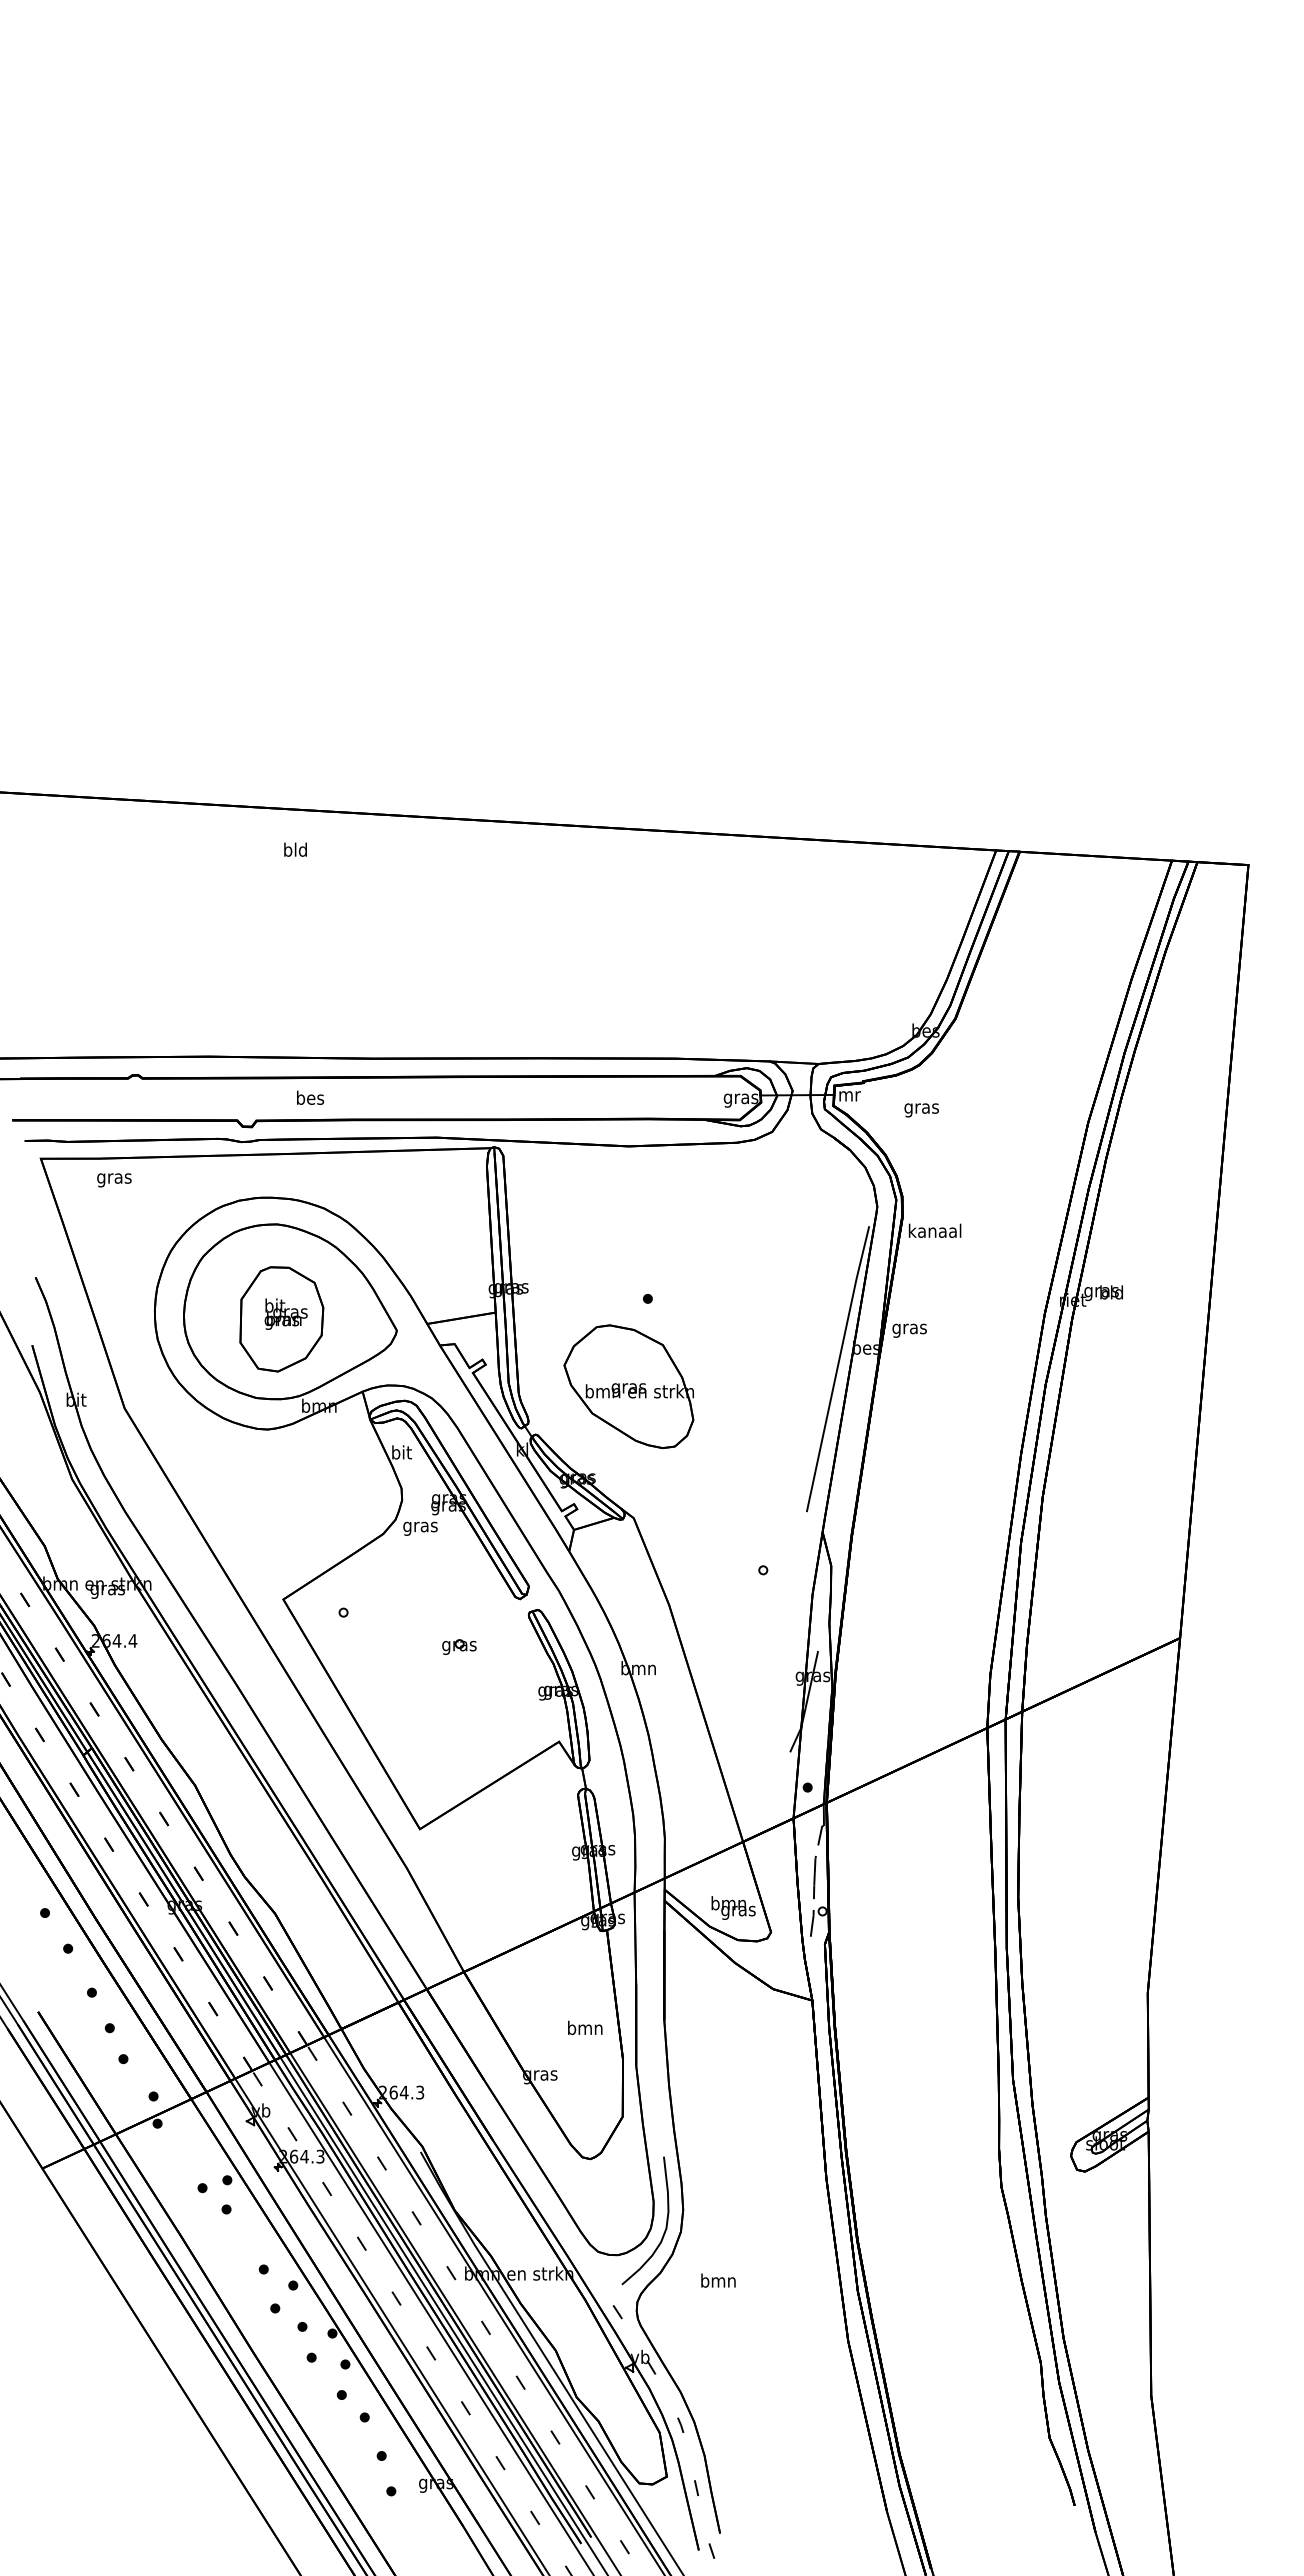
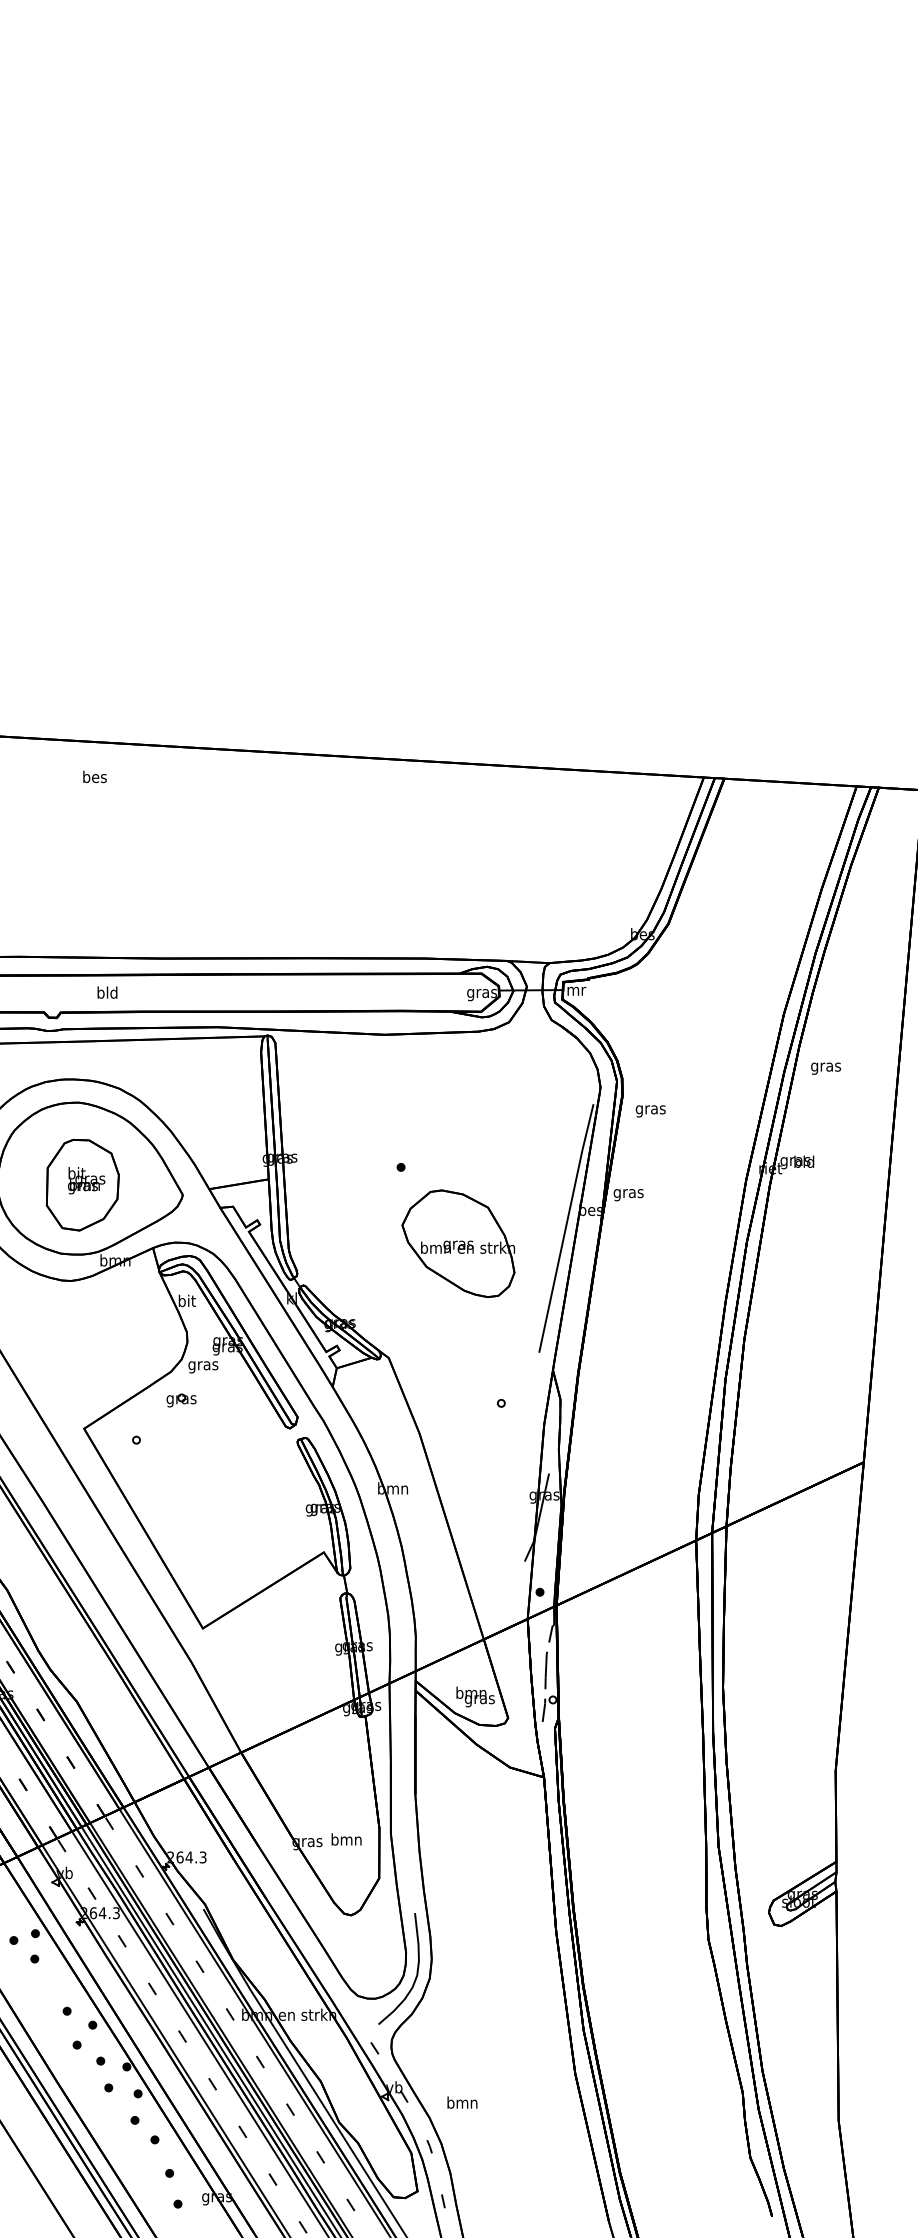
text: (295, 849) -> (94, 776), bld -> bes
text: (310, 1097) -> (107, 992), bes -> bld
text: (921, 1110) -> (825, 1068), moved
text: (934, 1232) -> (650, 1109), kanaal -> gras
part: (628, 1386) -> (458, 1243), moved
part: (459, 1646) -> (181, 1400), moved
text: (585, 2027) -> (346, 1839), moved
text: (718, 2280) -> (462, 2102), moved

